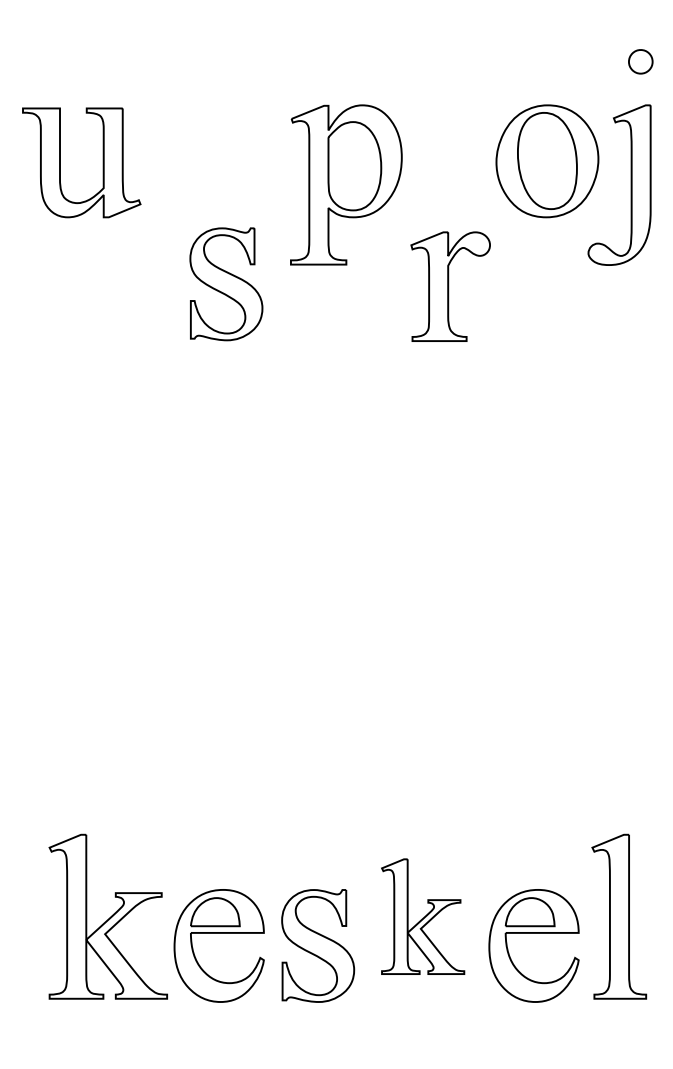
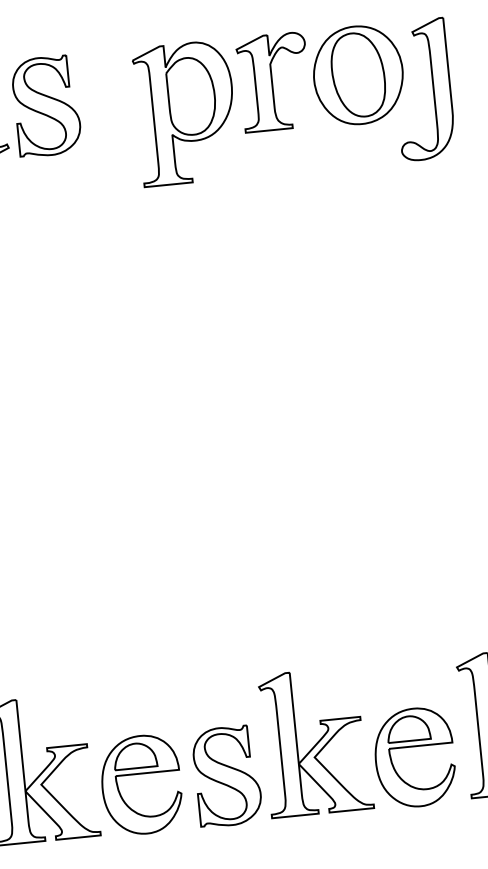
part: (226, 284) -> (46, 106), moved
part: (450, 286) -> (274, 82), moved
part: (422, 916) -> (315, 741), size x1.43

